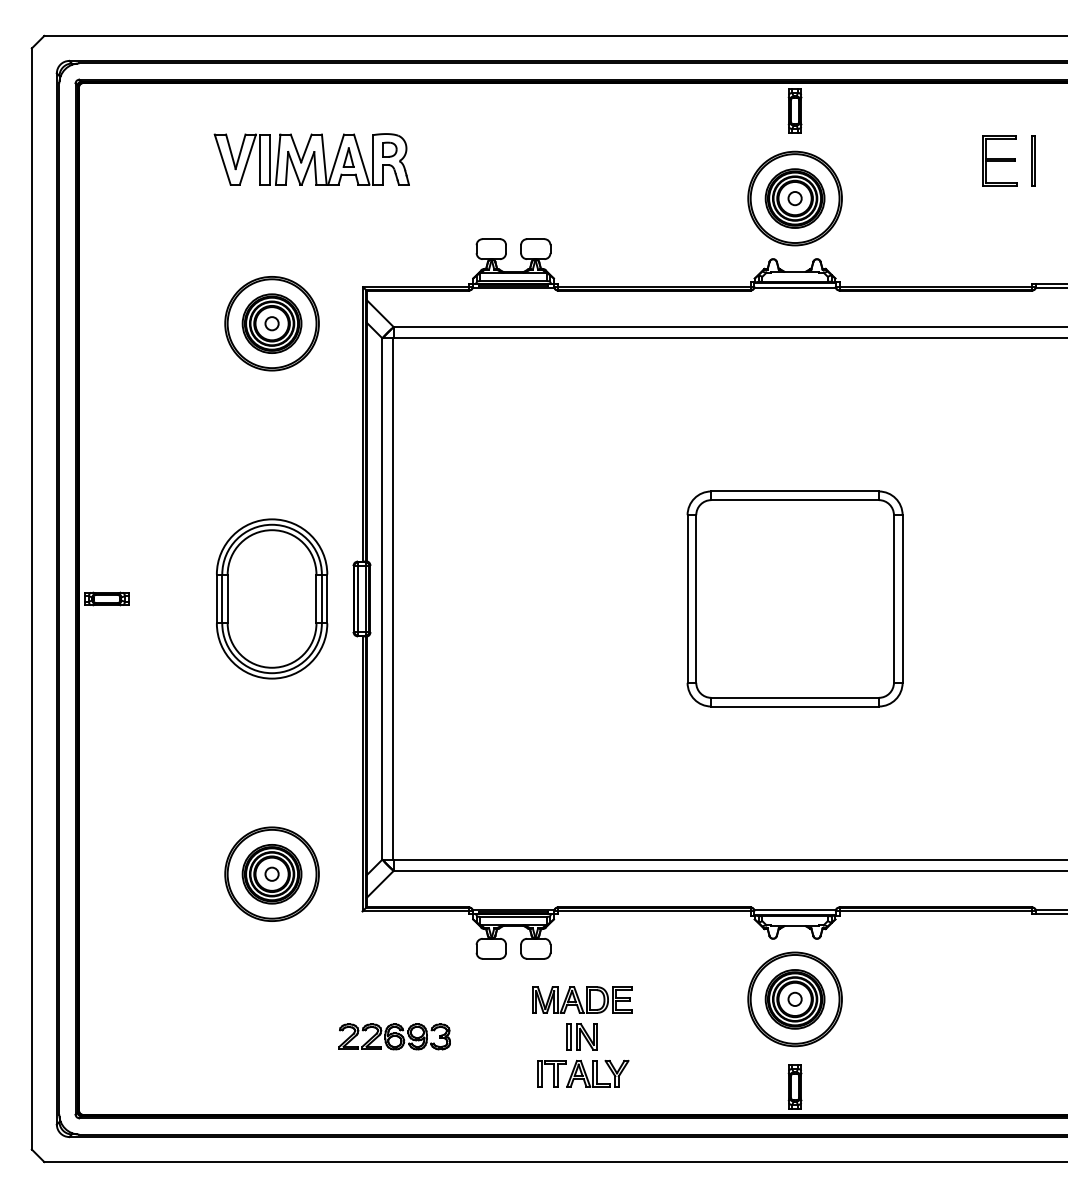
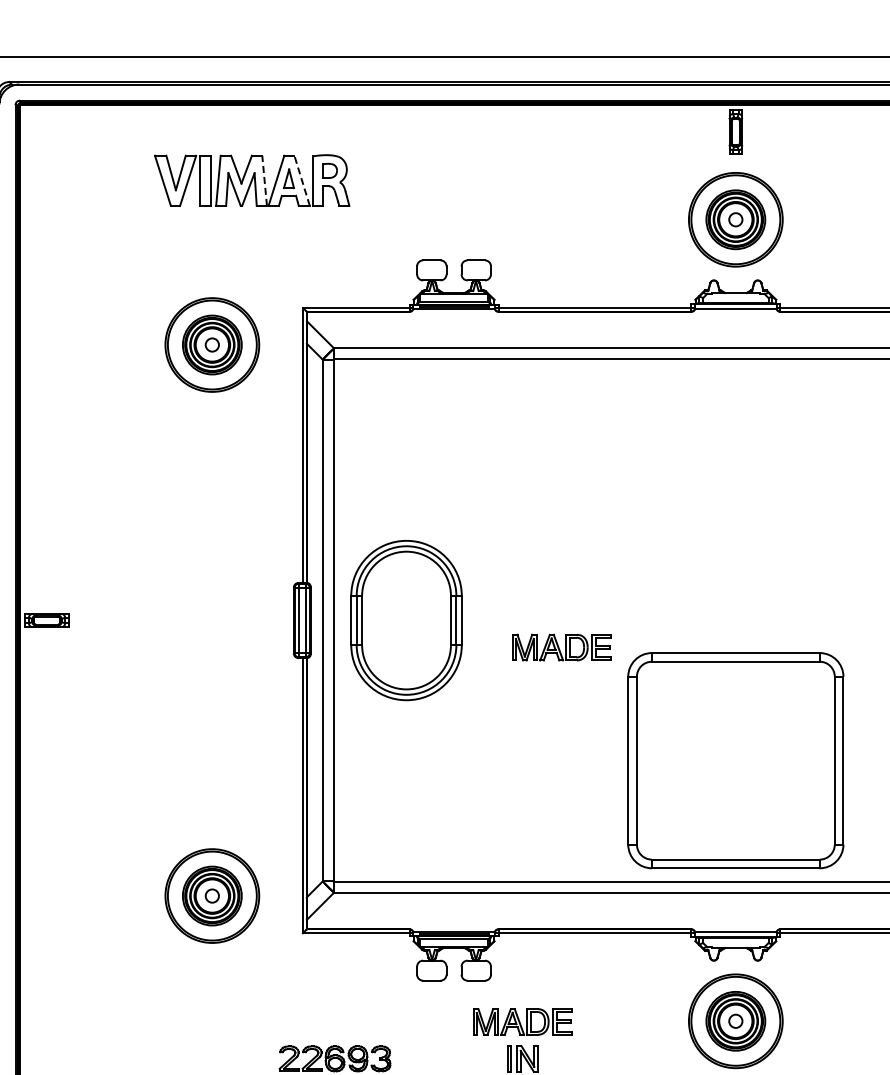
line: (324, 159) -> (264, 180), solid -> dashed
line: (361, 159) -> (301, 180), solid -> dashed
part: (272, 598) -> (406, 620), moved
part: (794, 598) -> (735, 760), moved
part: (621, 625) -> (562, 647), added

